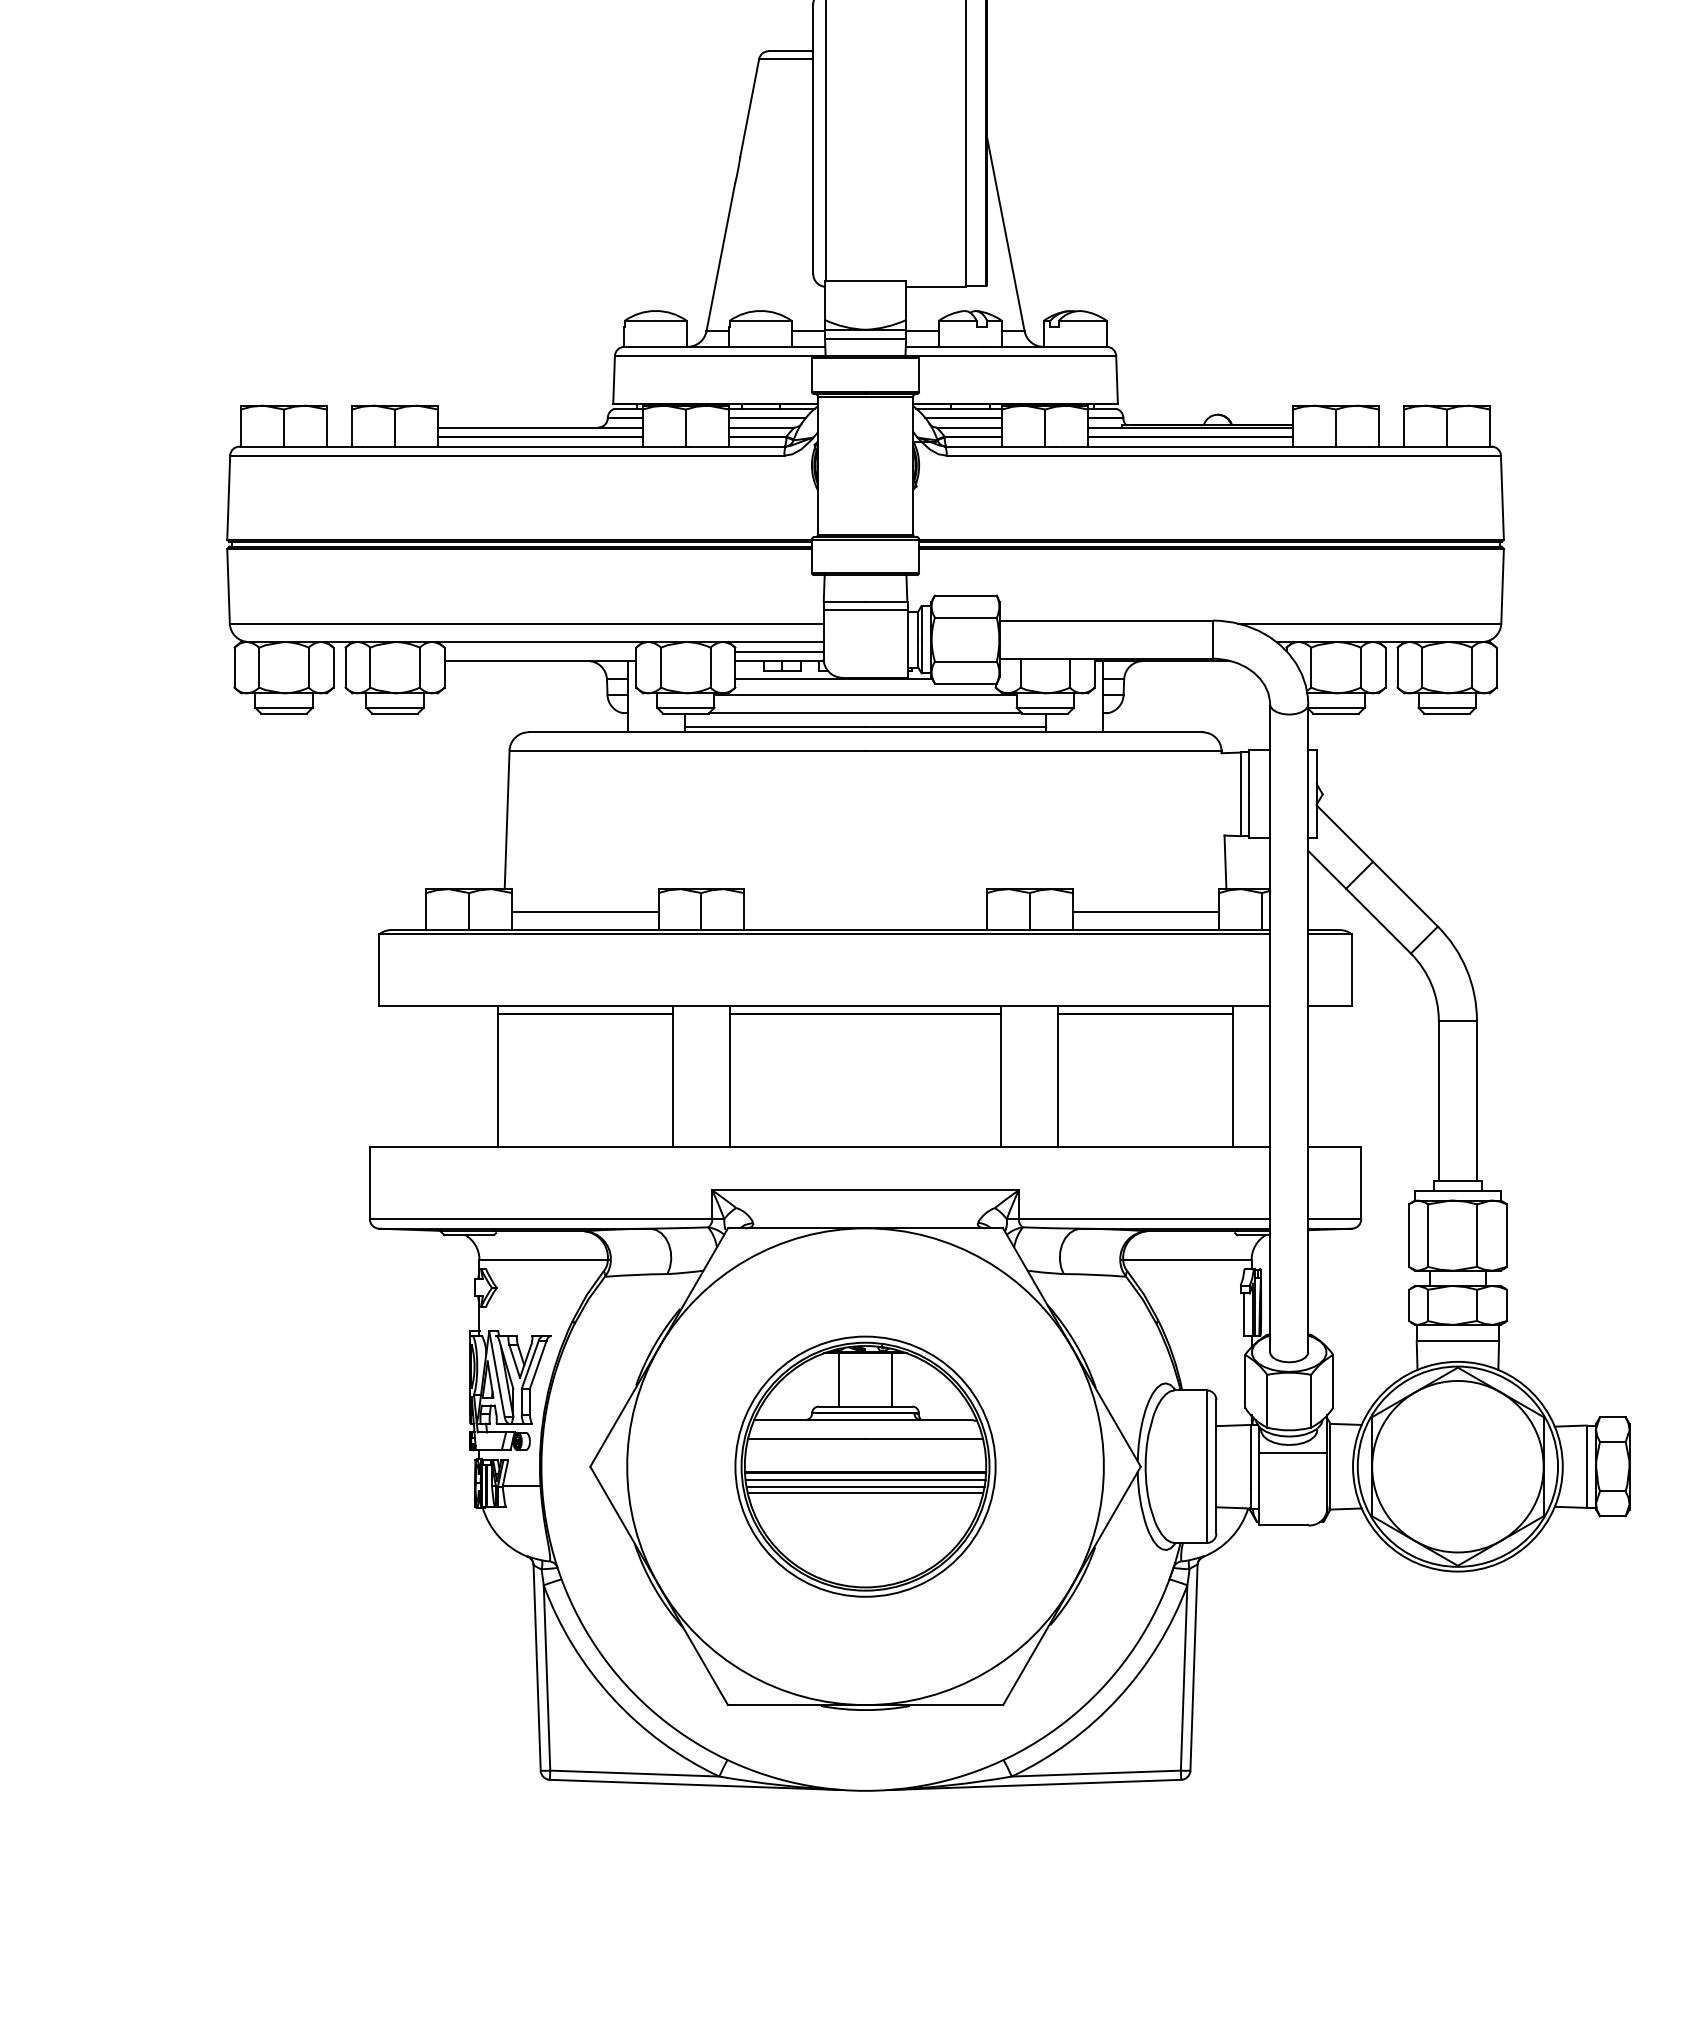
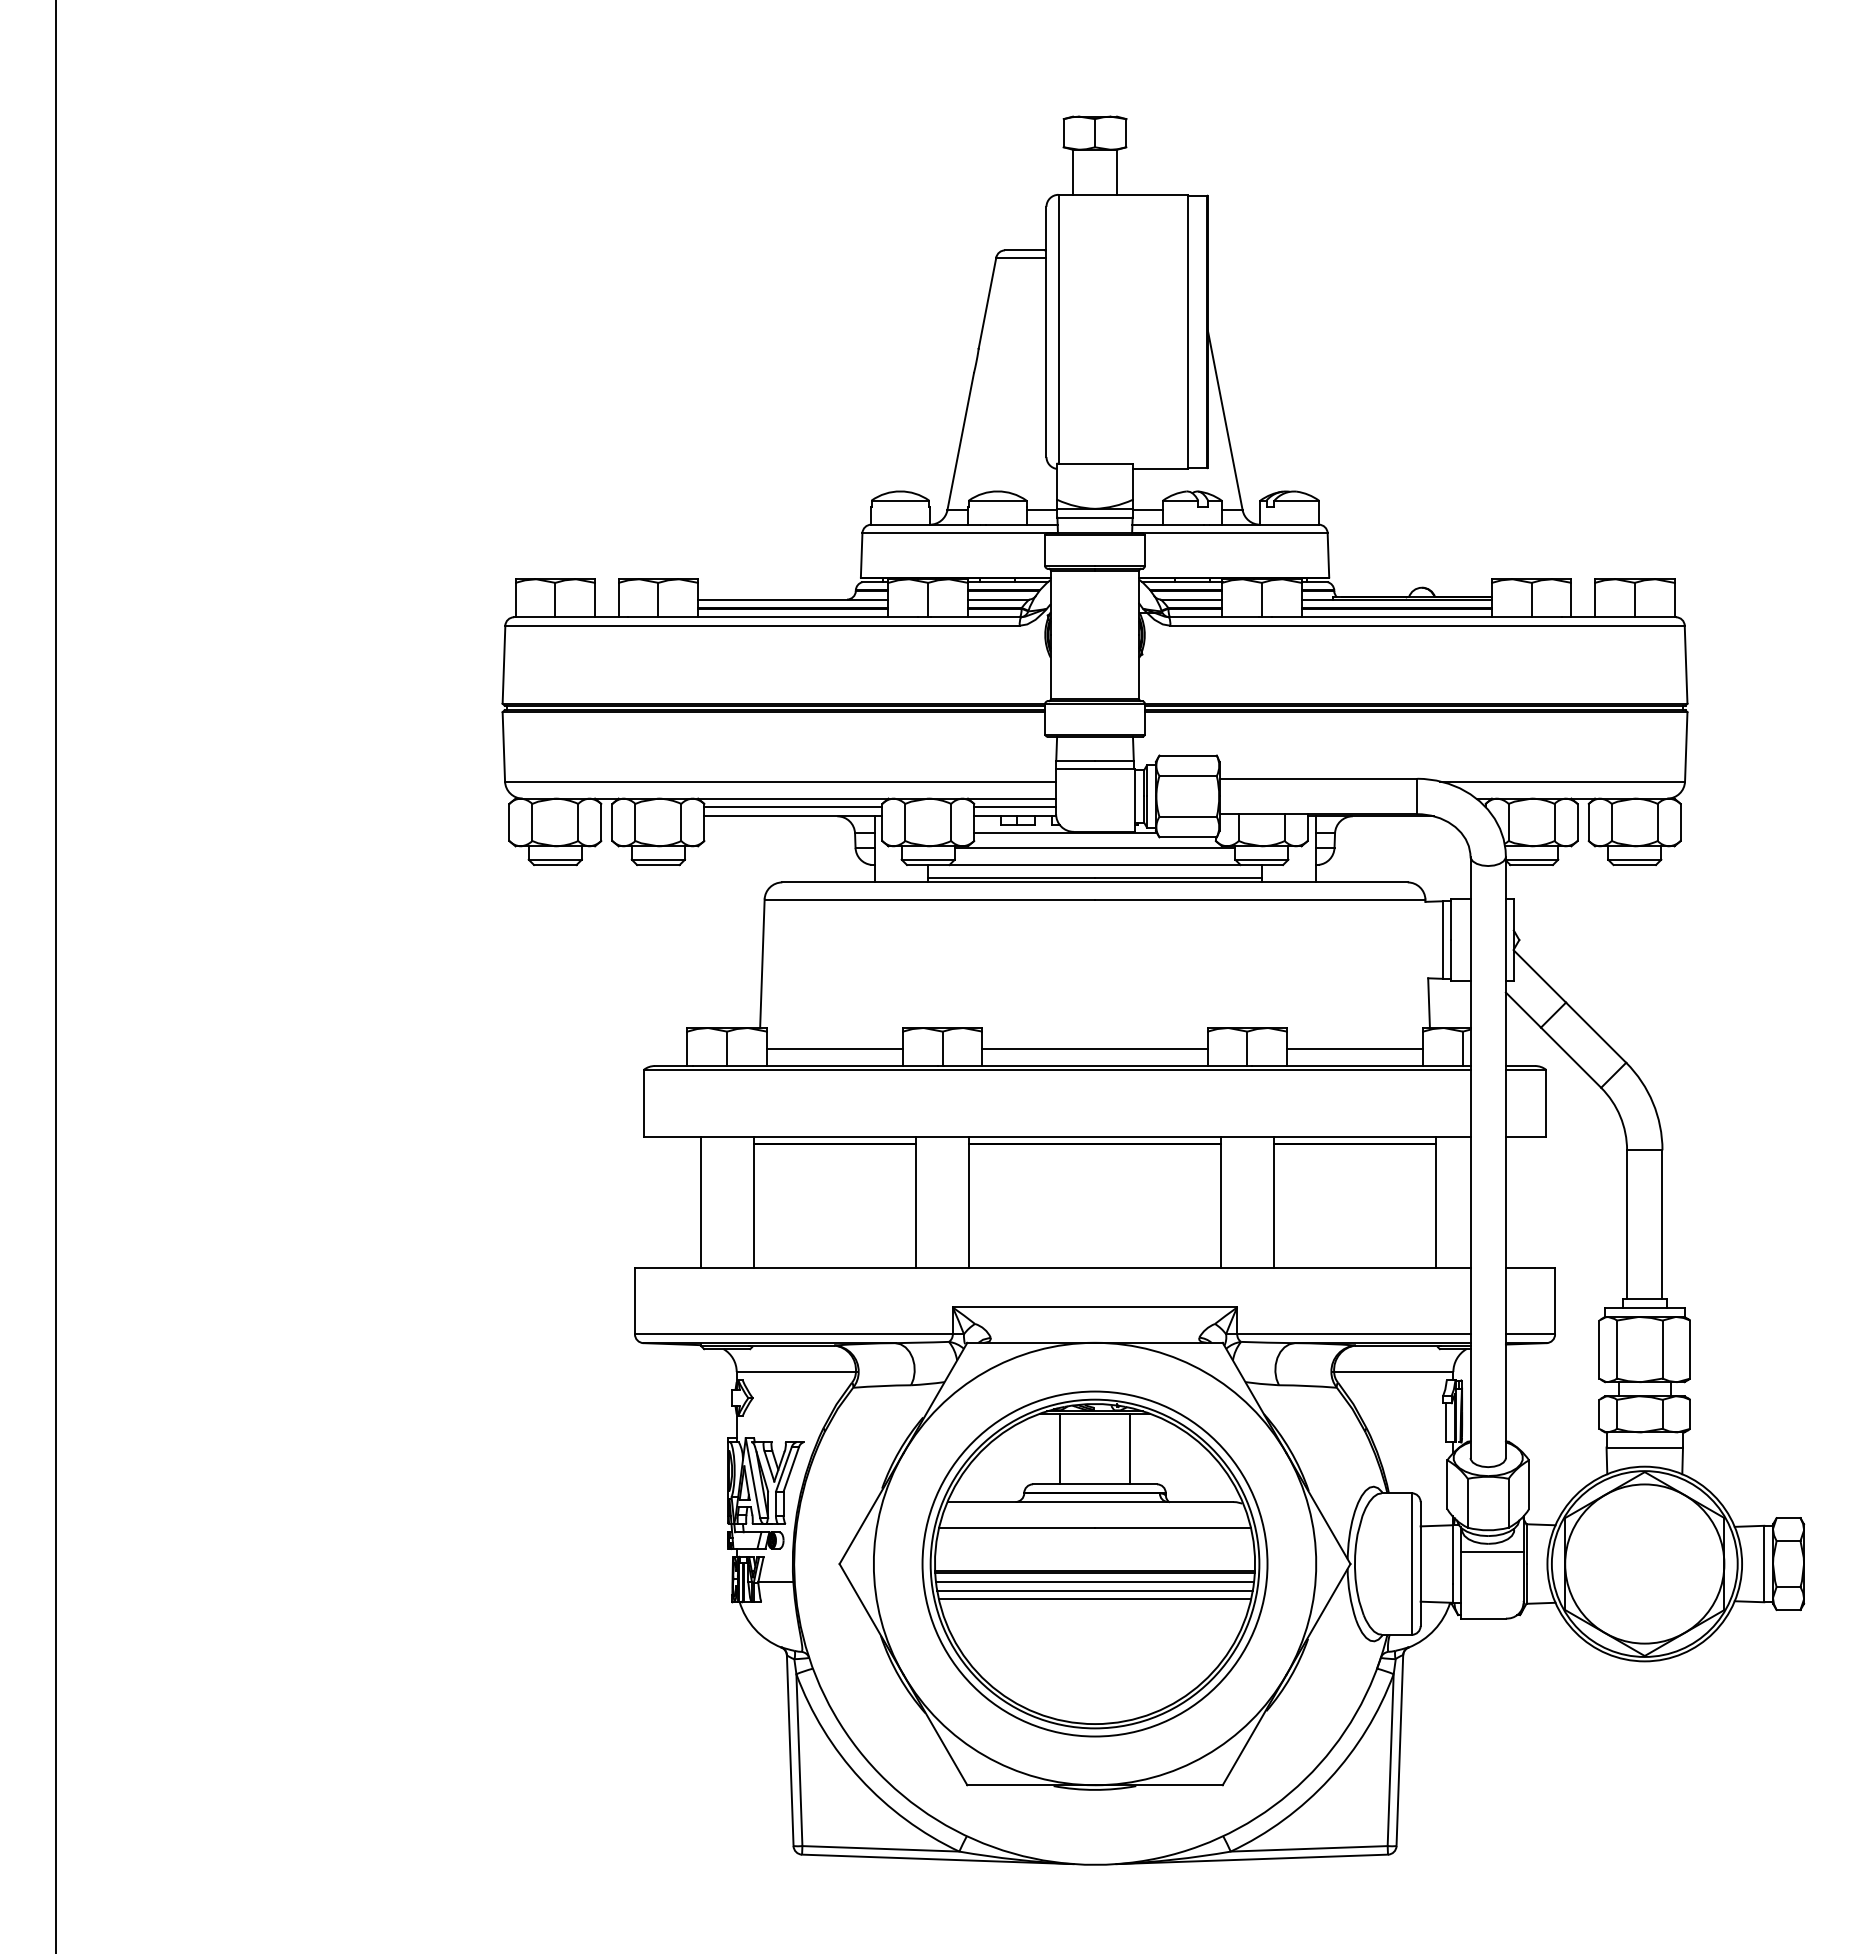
line: (540, 651) -> (793, 807), added
line: (864, 911) -> (1094, 1048), added
line: (440, 1076) -> (700, 1201), added
part: (864, 1466) -> (1094, 1563), size x1.43

